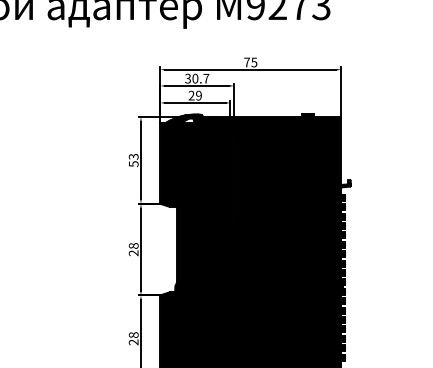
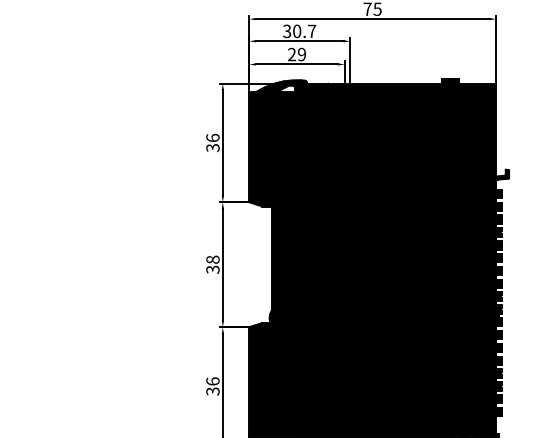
text: (133, 159) -> (212, 141), 53 -> 36
text: (133, 253) -> (212, 270), 28 -> 38
text: (133, 338) -> (212, 386), 28 -> 36

